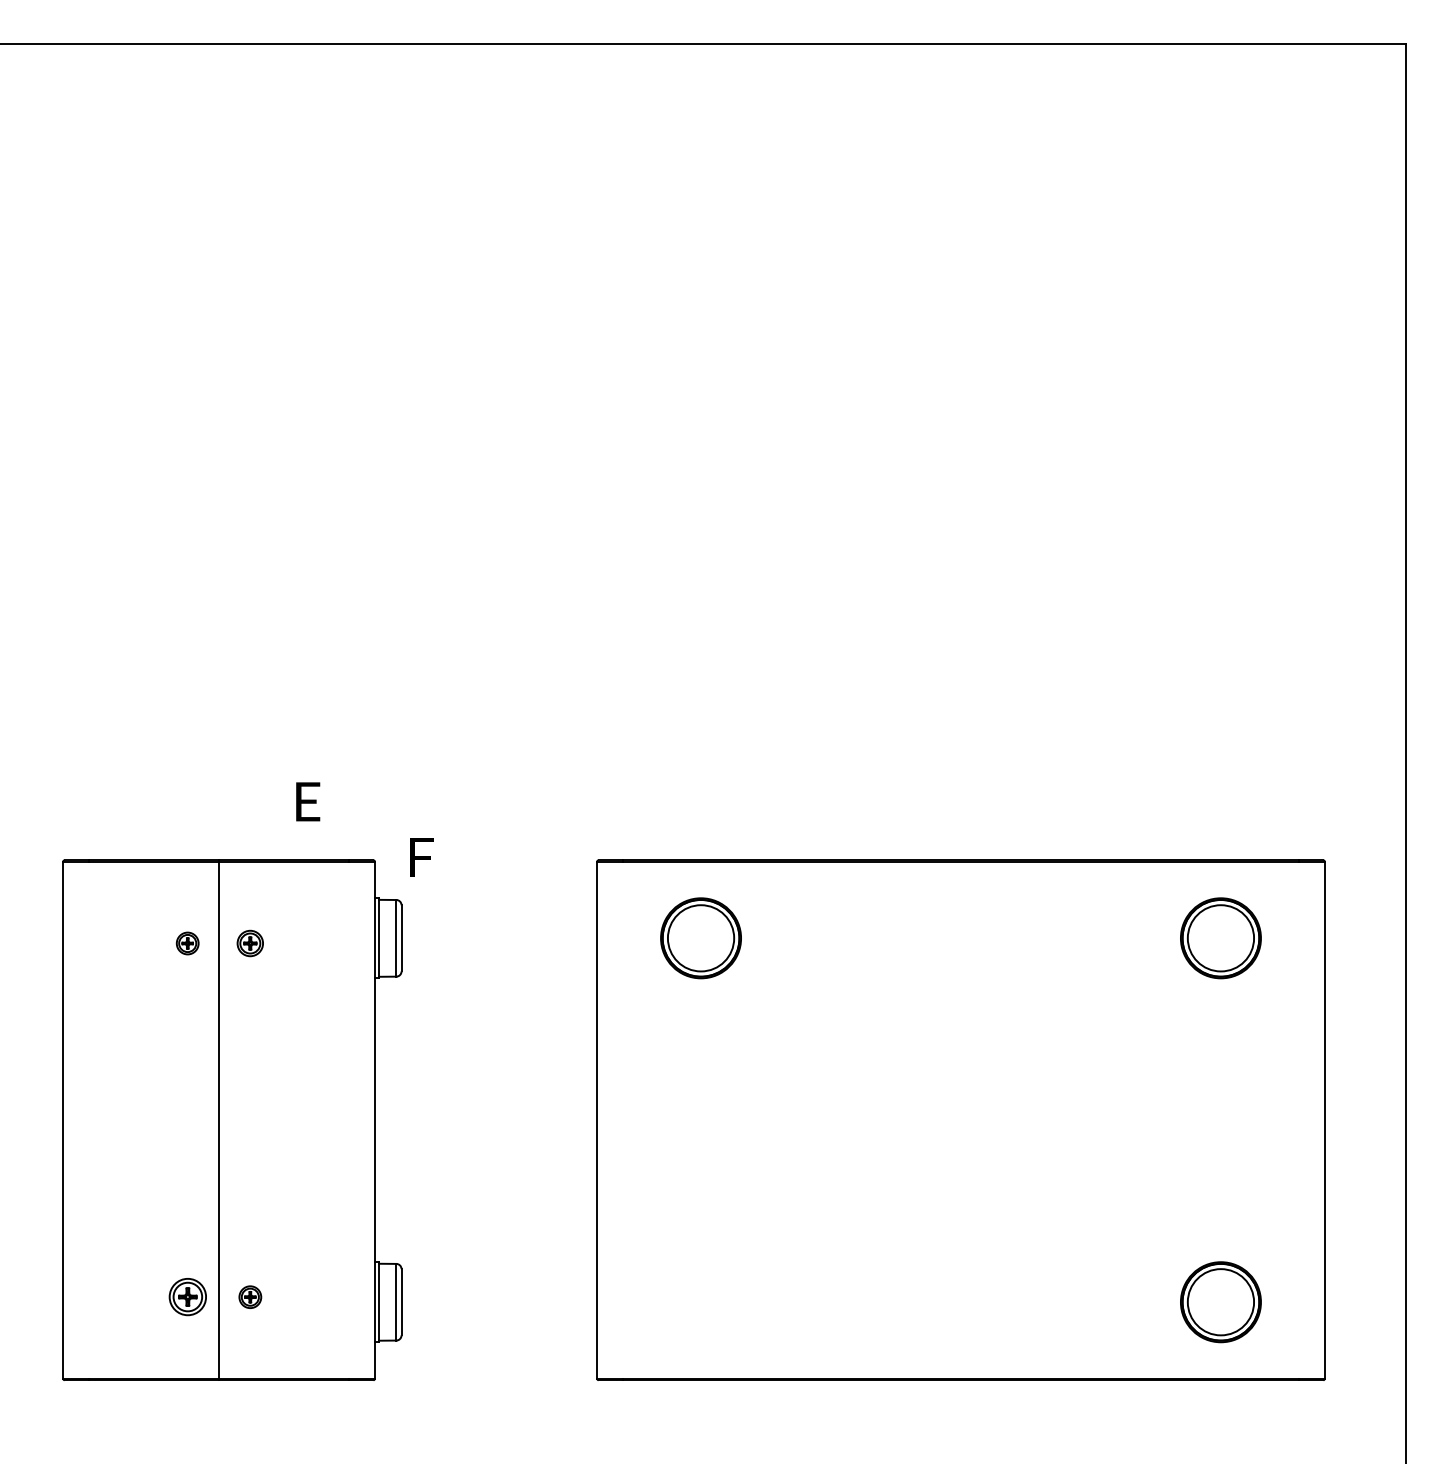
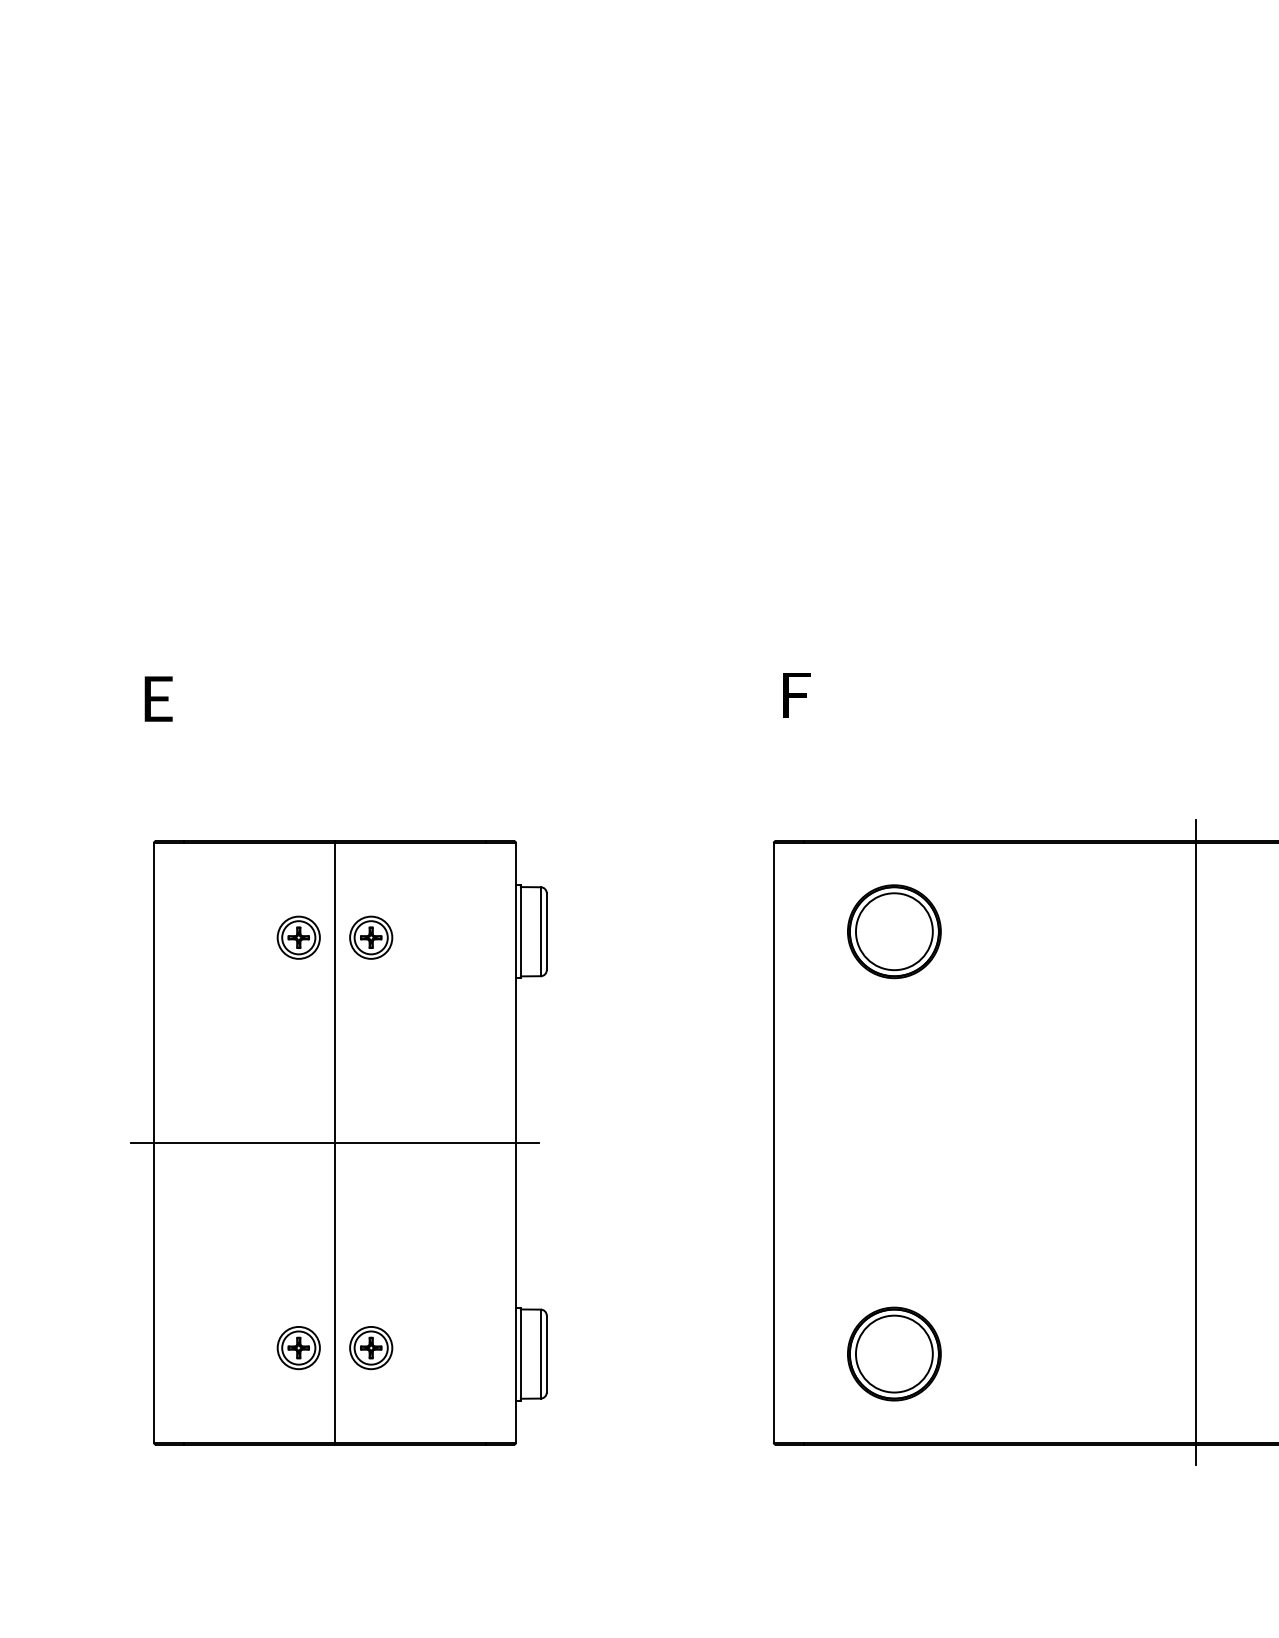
text: (308, 801) -> (159, 698), moved
text: (421, 857) -> (796, 695), moved
part: (187, 943) -> (298, 937), size x1.67
part: (250, 943) -> (371, 937), size x1.43
line: (218, 1120) -> (334, 1143), added
line: (961, 1120) -> (1196, 1143), added
part: (250, 1297) -> (371, 1348), size x1.67
part: (700, 1302) -> (893, 1354), added

